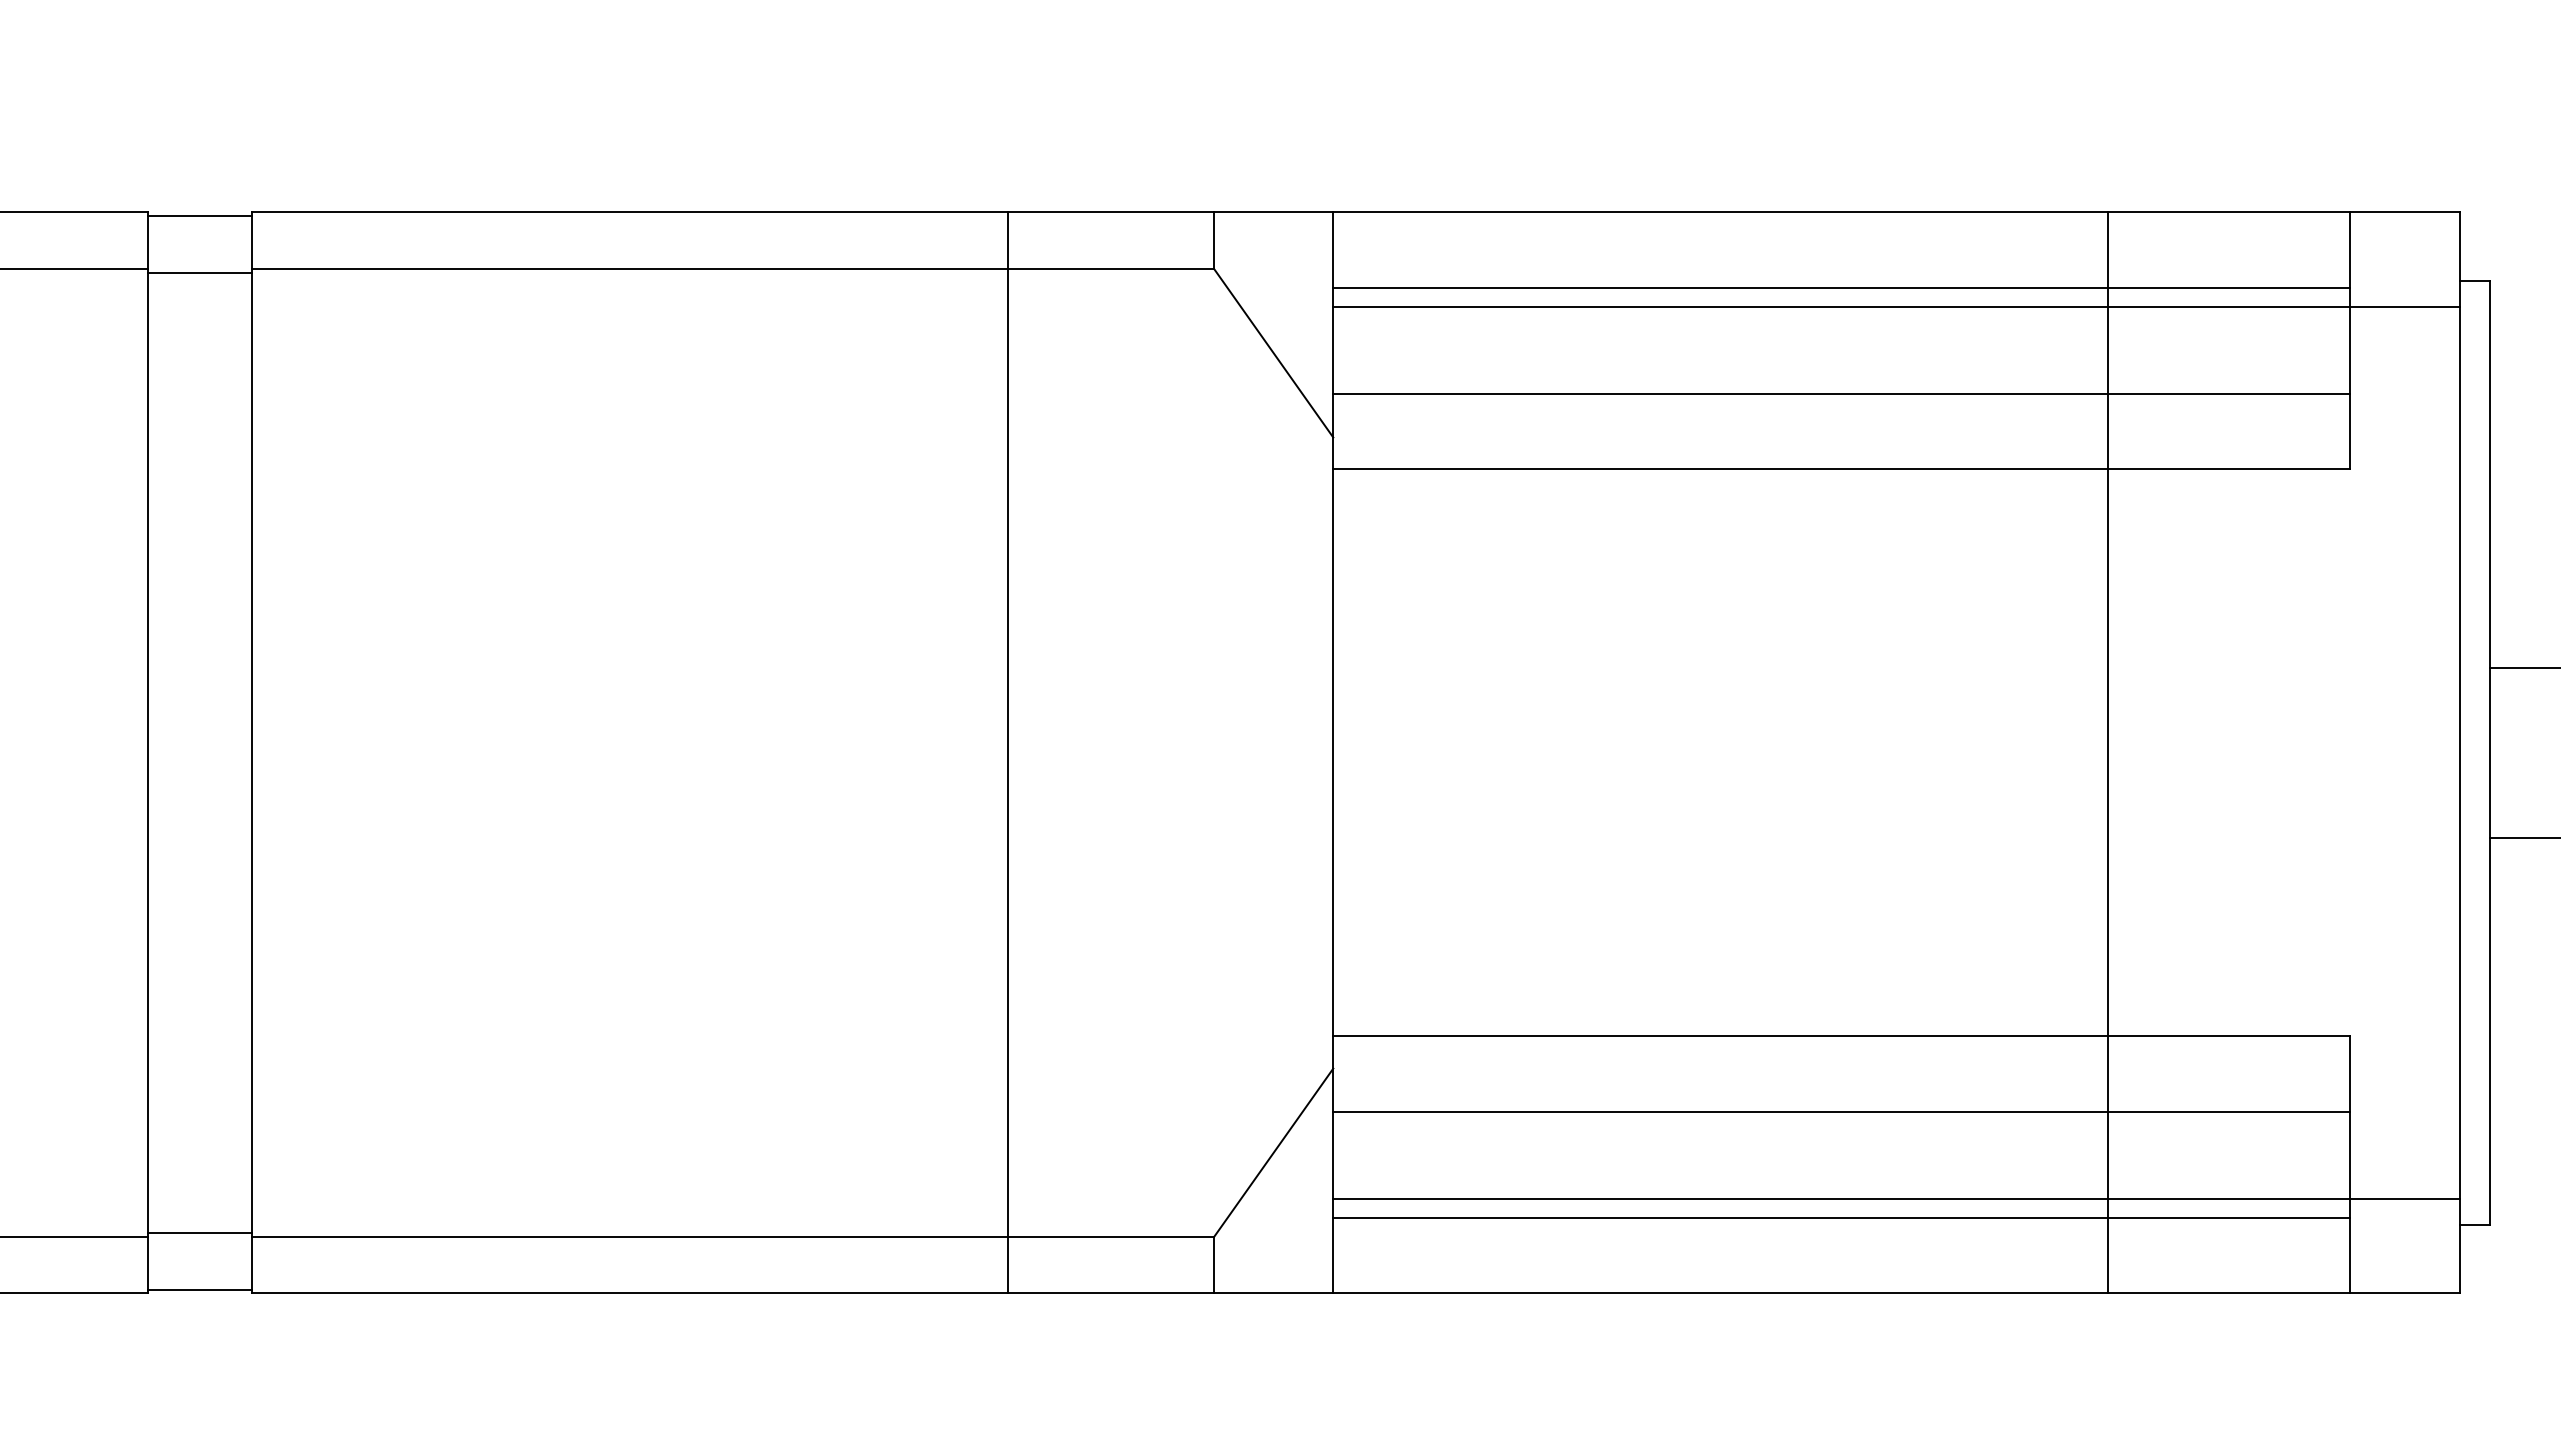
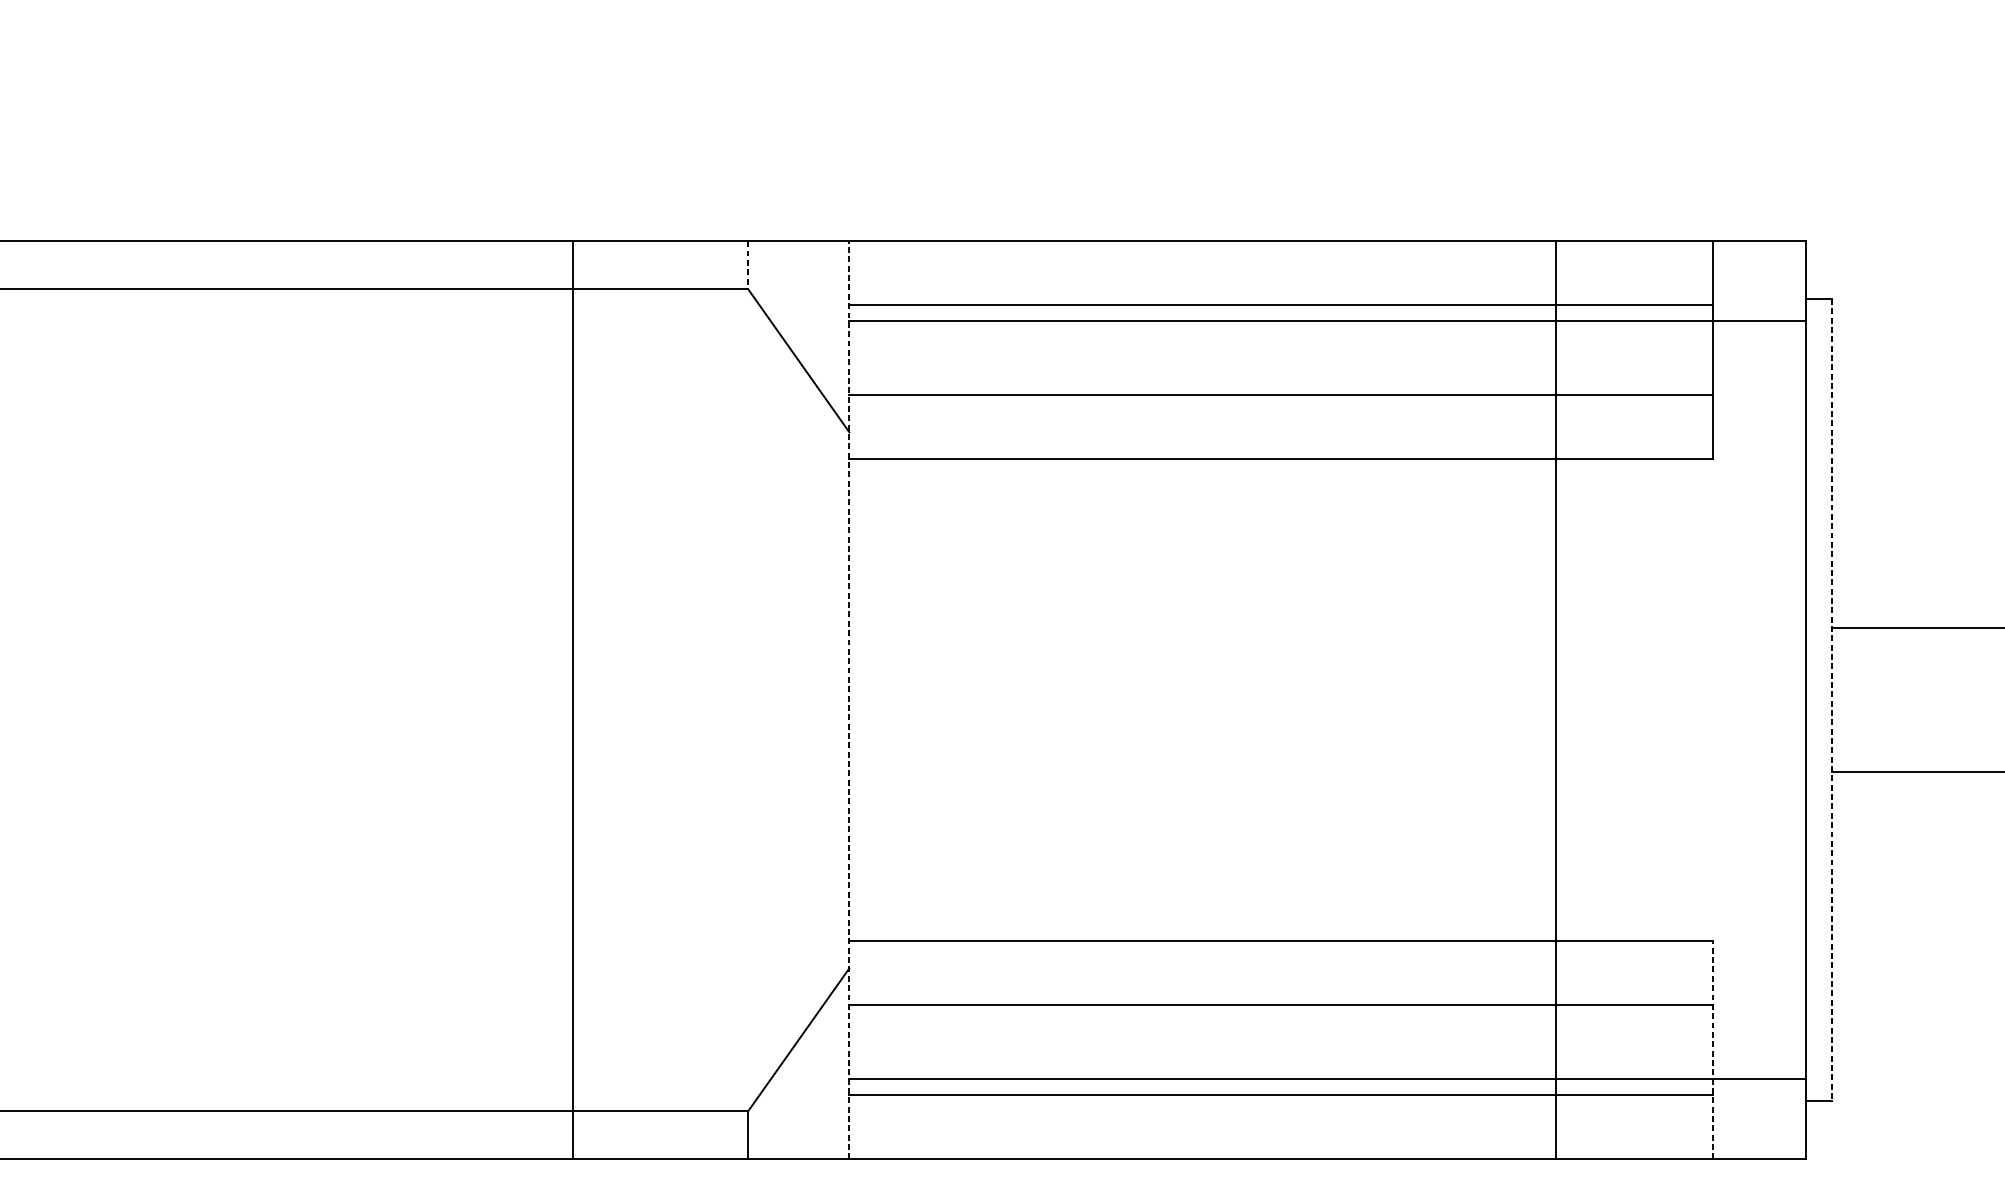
line: (1214, 241) -> (748, 265), solid -> dashed
line: (1333, 752) -> (849, 699), solid -> dashed
line: (2108, 752) -> (1556, 699), moved
line: (2489, 753) -> (1831, 700), solid -> dashed
line: (2350, 1164) -> (1713, 1049), solid -> dashed

